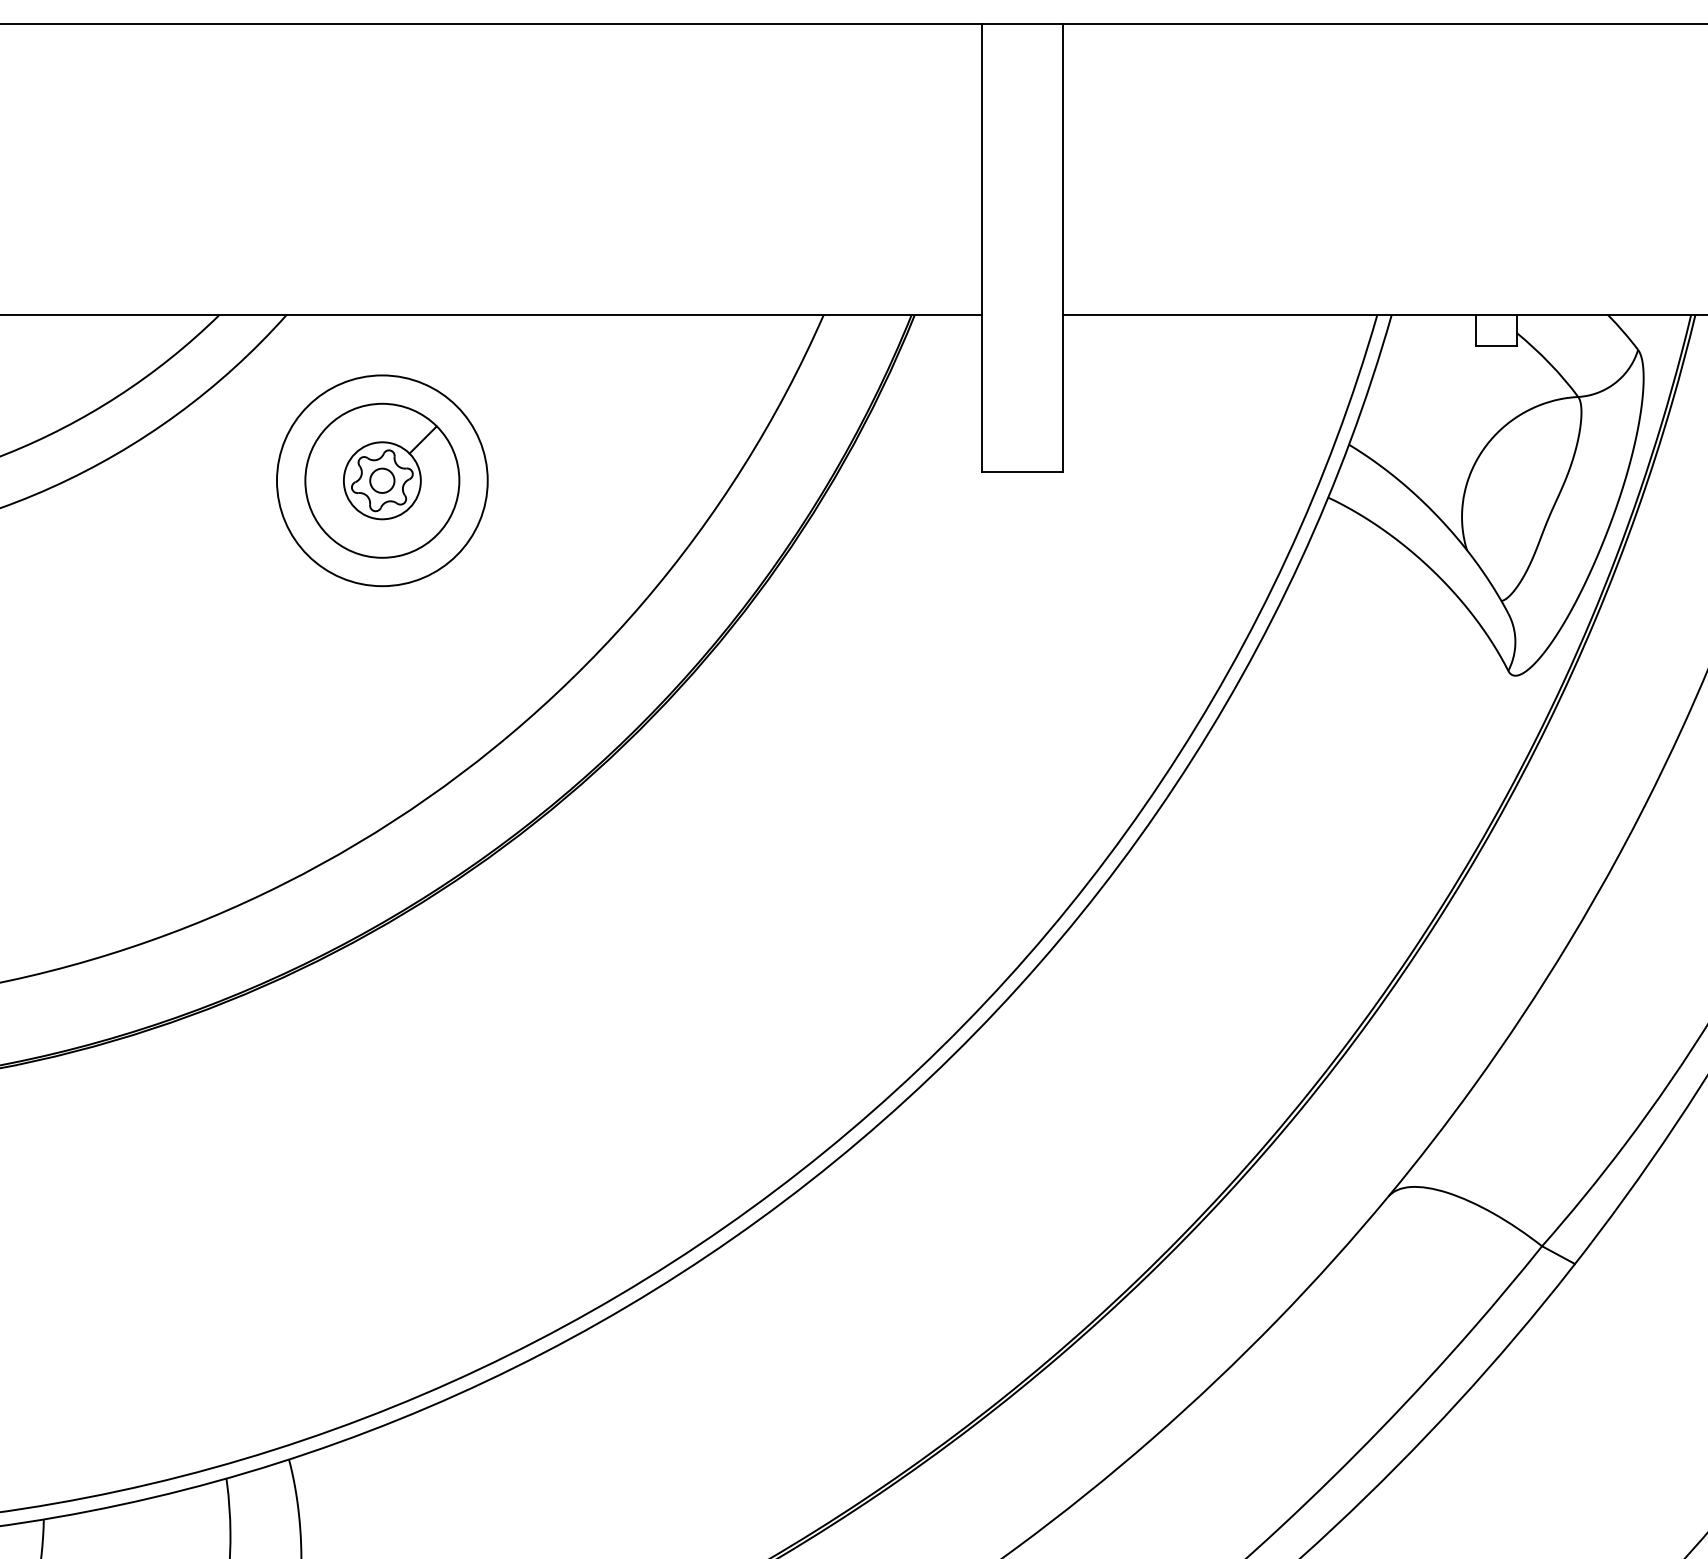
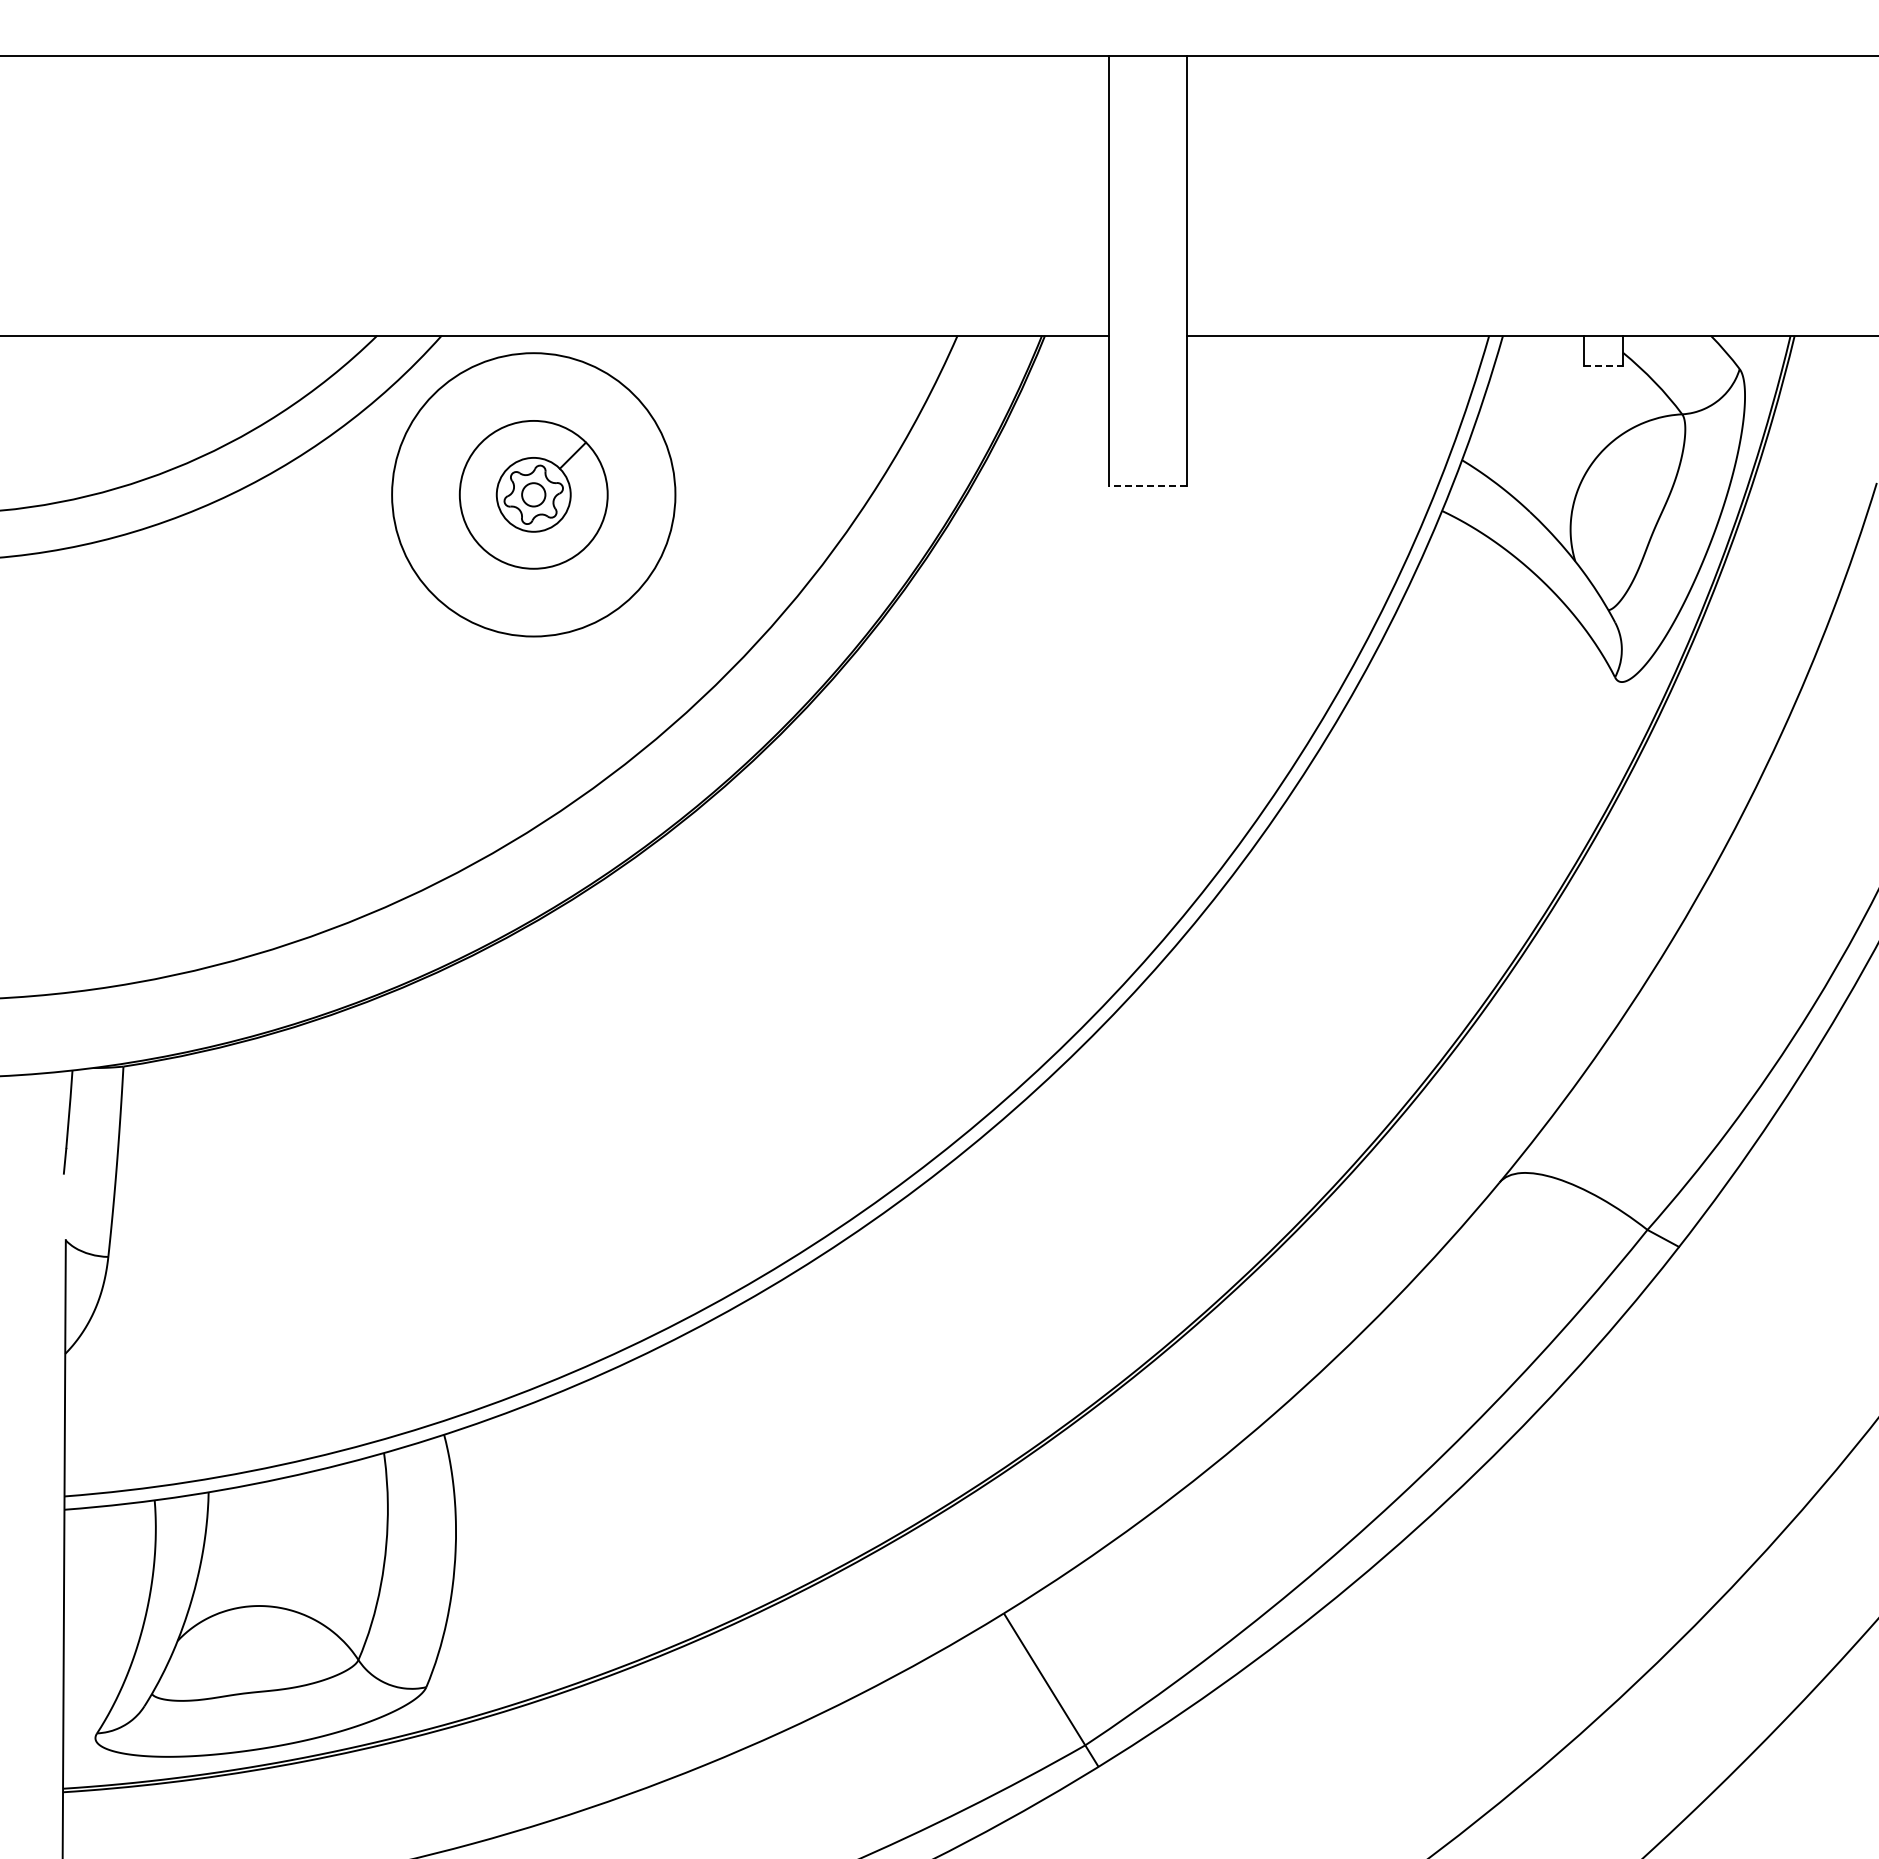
line: (1496, 346) -> (1603, 365), solid -> dashed
line: (1022, 472) -> (1148, 486), solid -> dashed
circle: (382, 480) -> (533, 494), size x1.4

